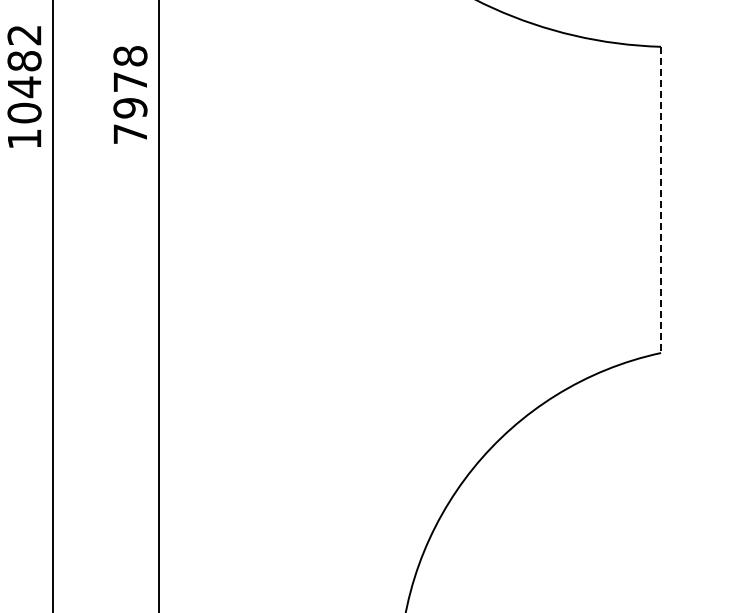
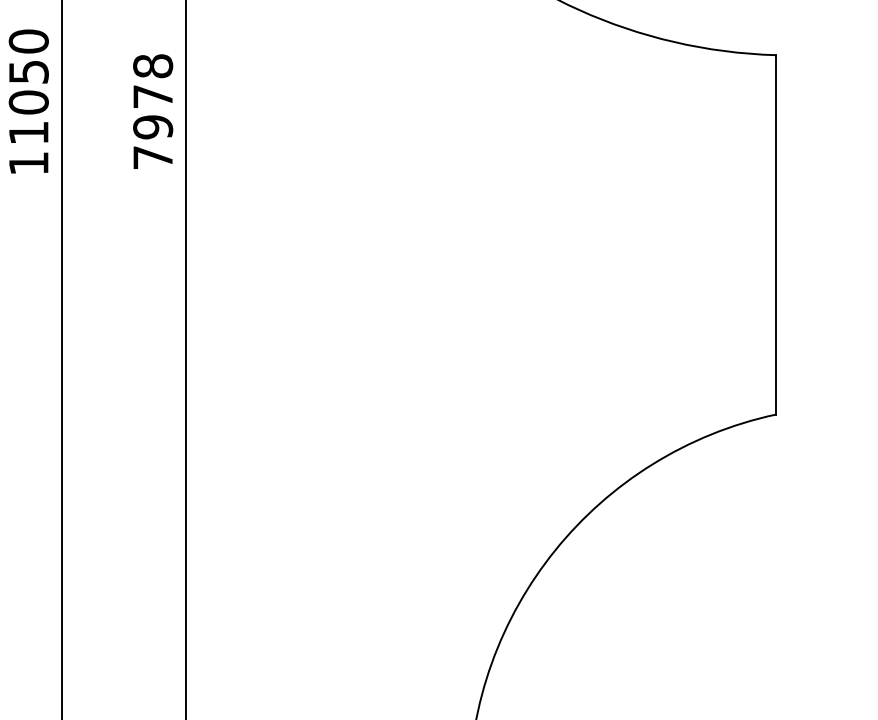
text: (24, 74) -> (28, 87), 10482 -> 11050
line: (661, 200) -> (776, 235), dashed -> solid

